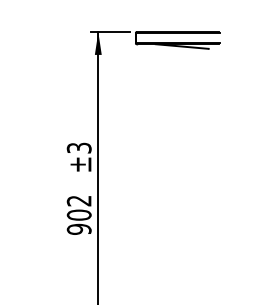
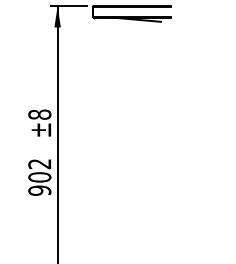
text: (78, 147) -> (39, 114), ±3 -> ±8

